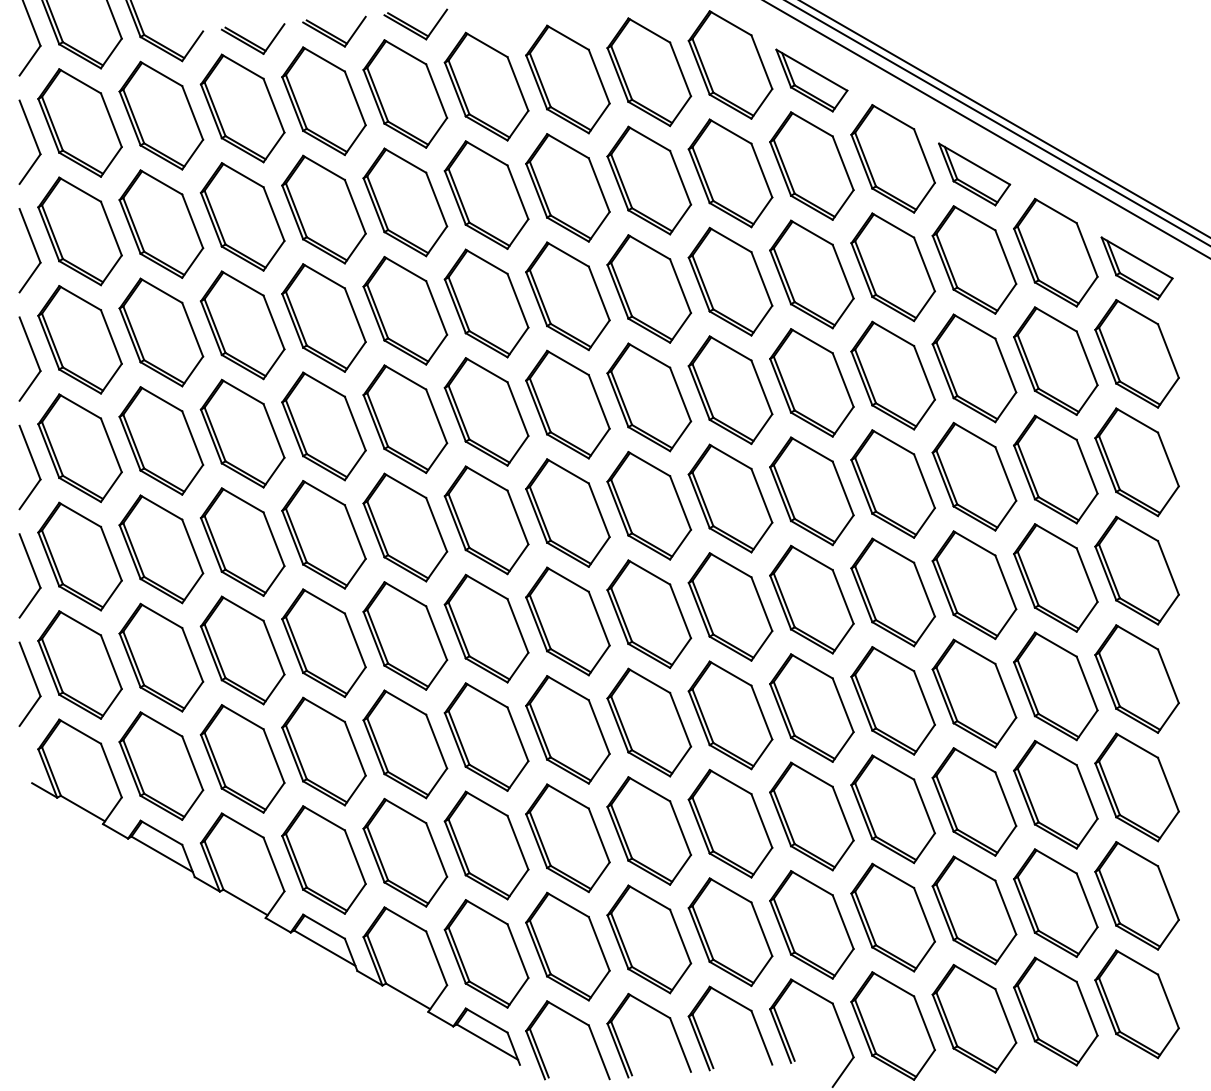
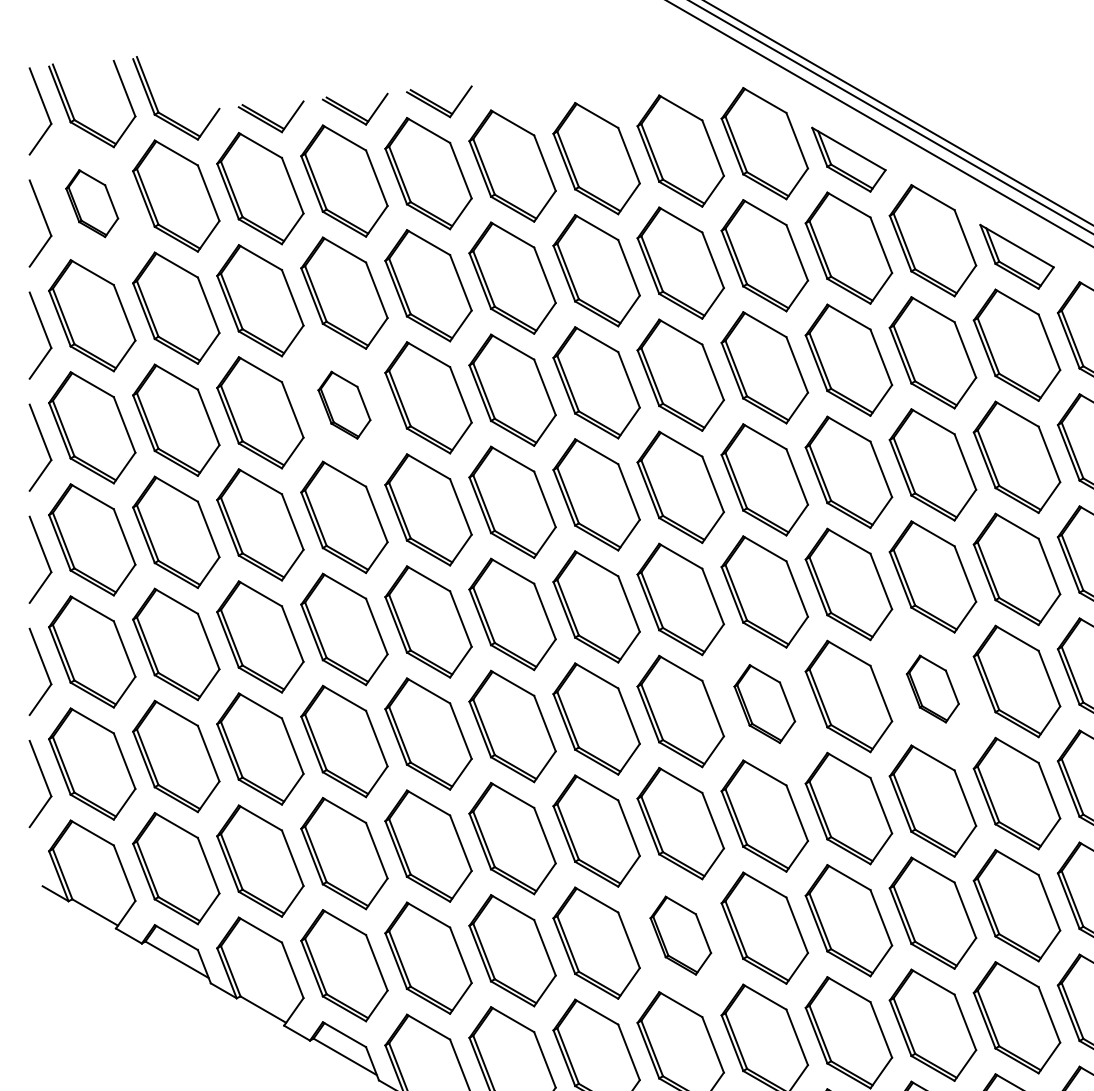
part: (79, 122) -> (91, 203), size x0.6
part: (323, 317) -> (343, 404), size x0.6
part: (892, 592) -> (932, 689), size x0.6
part: (730, 606) -> (764, 703), size x0.7
part: (649, 830) -> (681, 935), size x0.7

